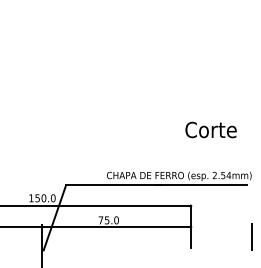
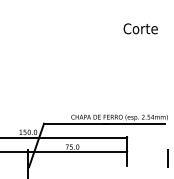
text: (210, 129) -> (140, 28), moved

